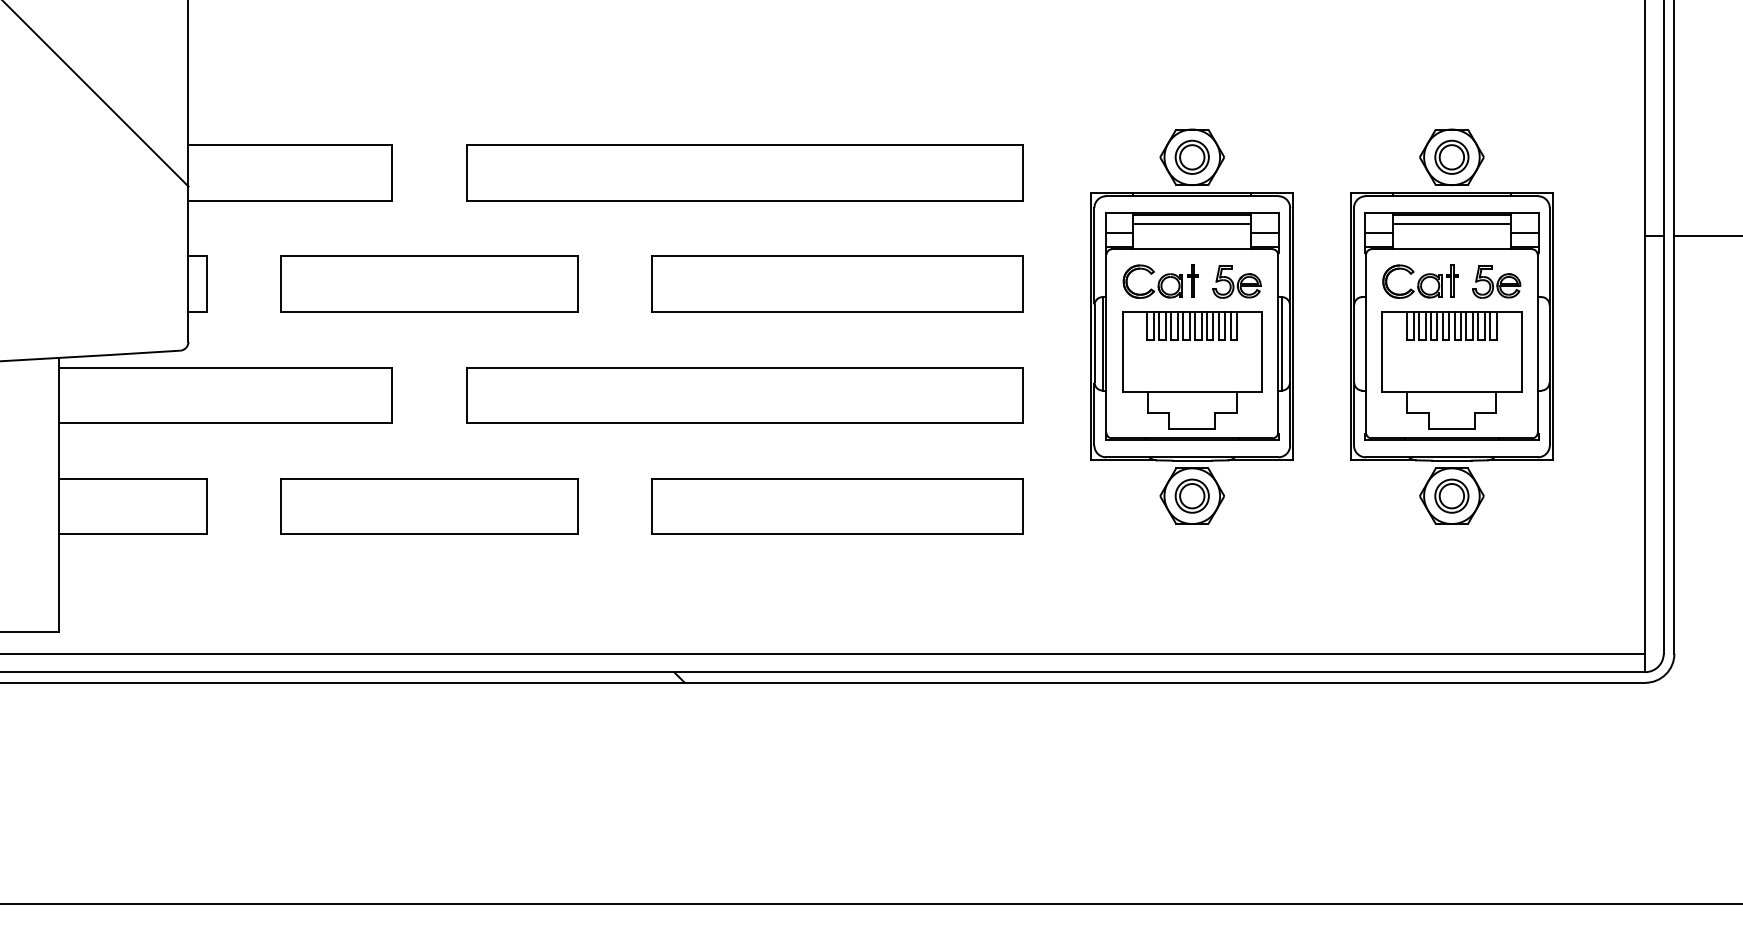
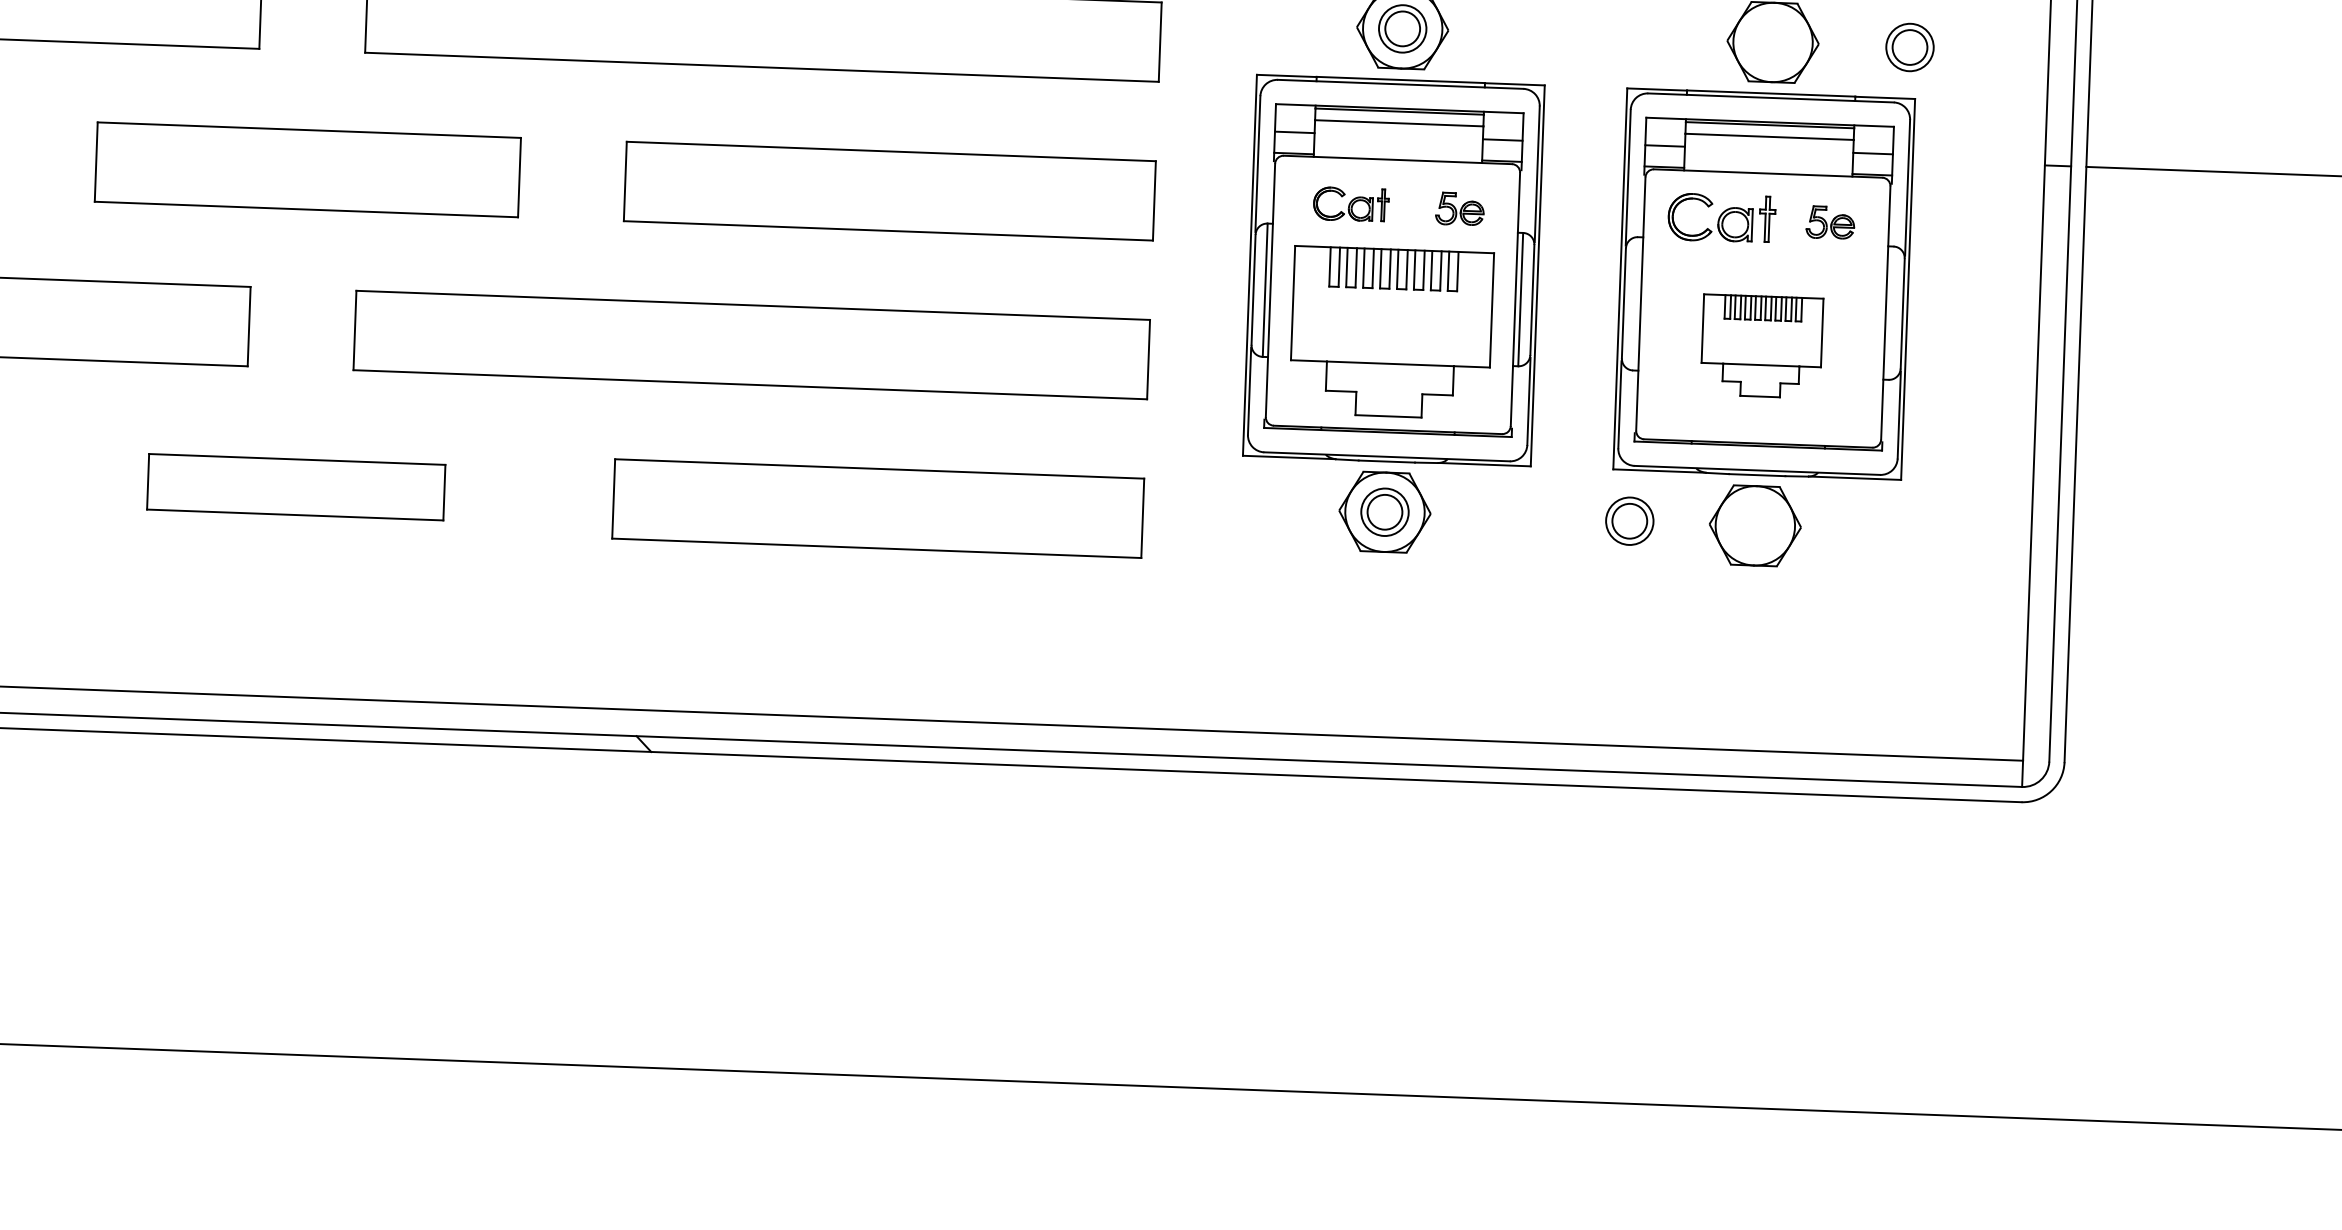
part: (1451, 156) -> (1909, 46), moved
part: (1160, 281) -> (1350, 204), size x0.7
part: (1236, 281) -> (1459, 208), size x0.7
part: (1496, 281) -> (1830, 221), size x0.7
part: (1451, 370) -> (1761, 346), size x0.6
part: (1451, 495) -> (1629, 520), moved
part: (429, 506) -> (296, 487), size x0.7

